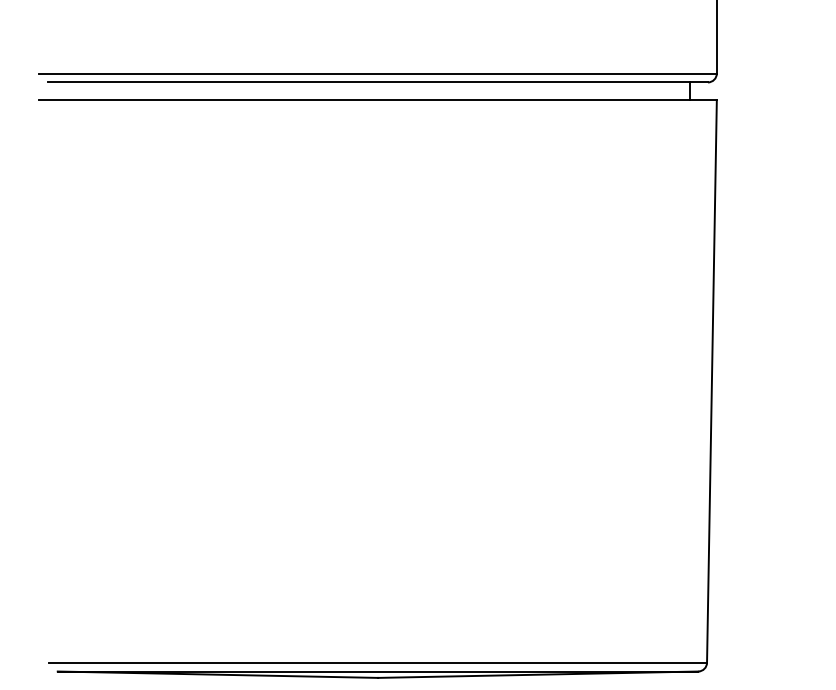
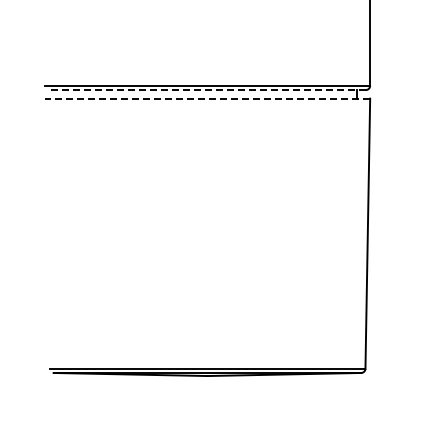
line: (376, 83) -> (206, 90), solid -> dashed
line: (378, 100) -> (207, 98), solid -> dashed

